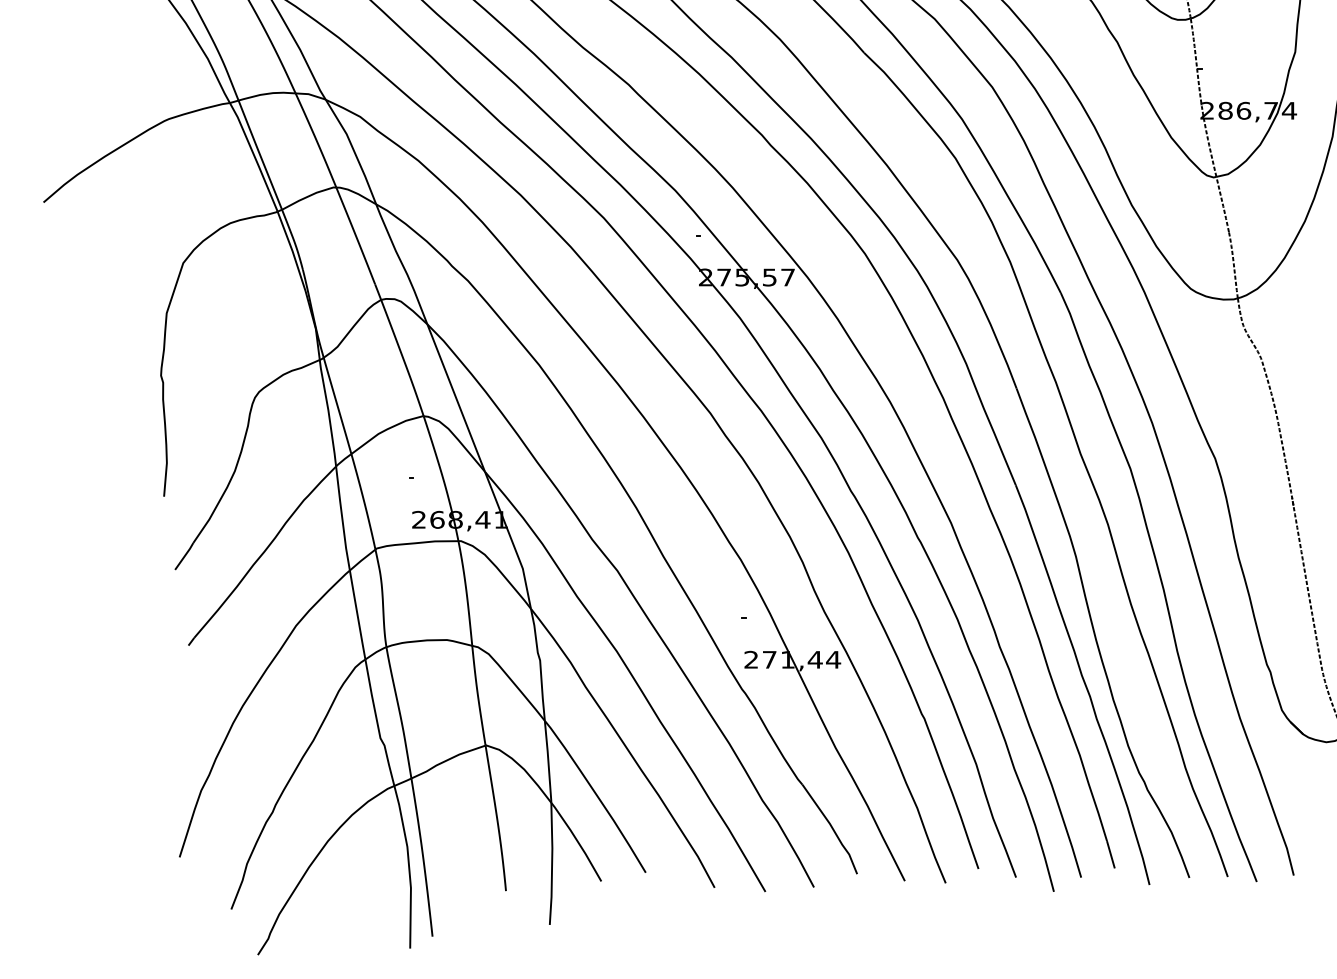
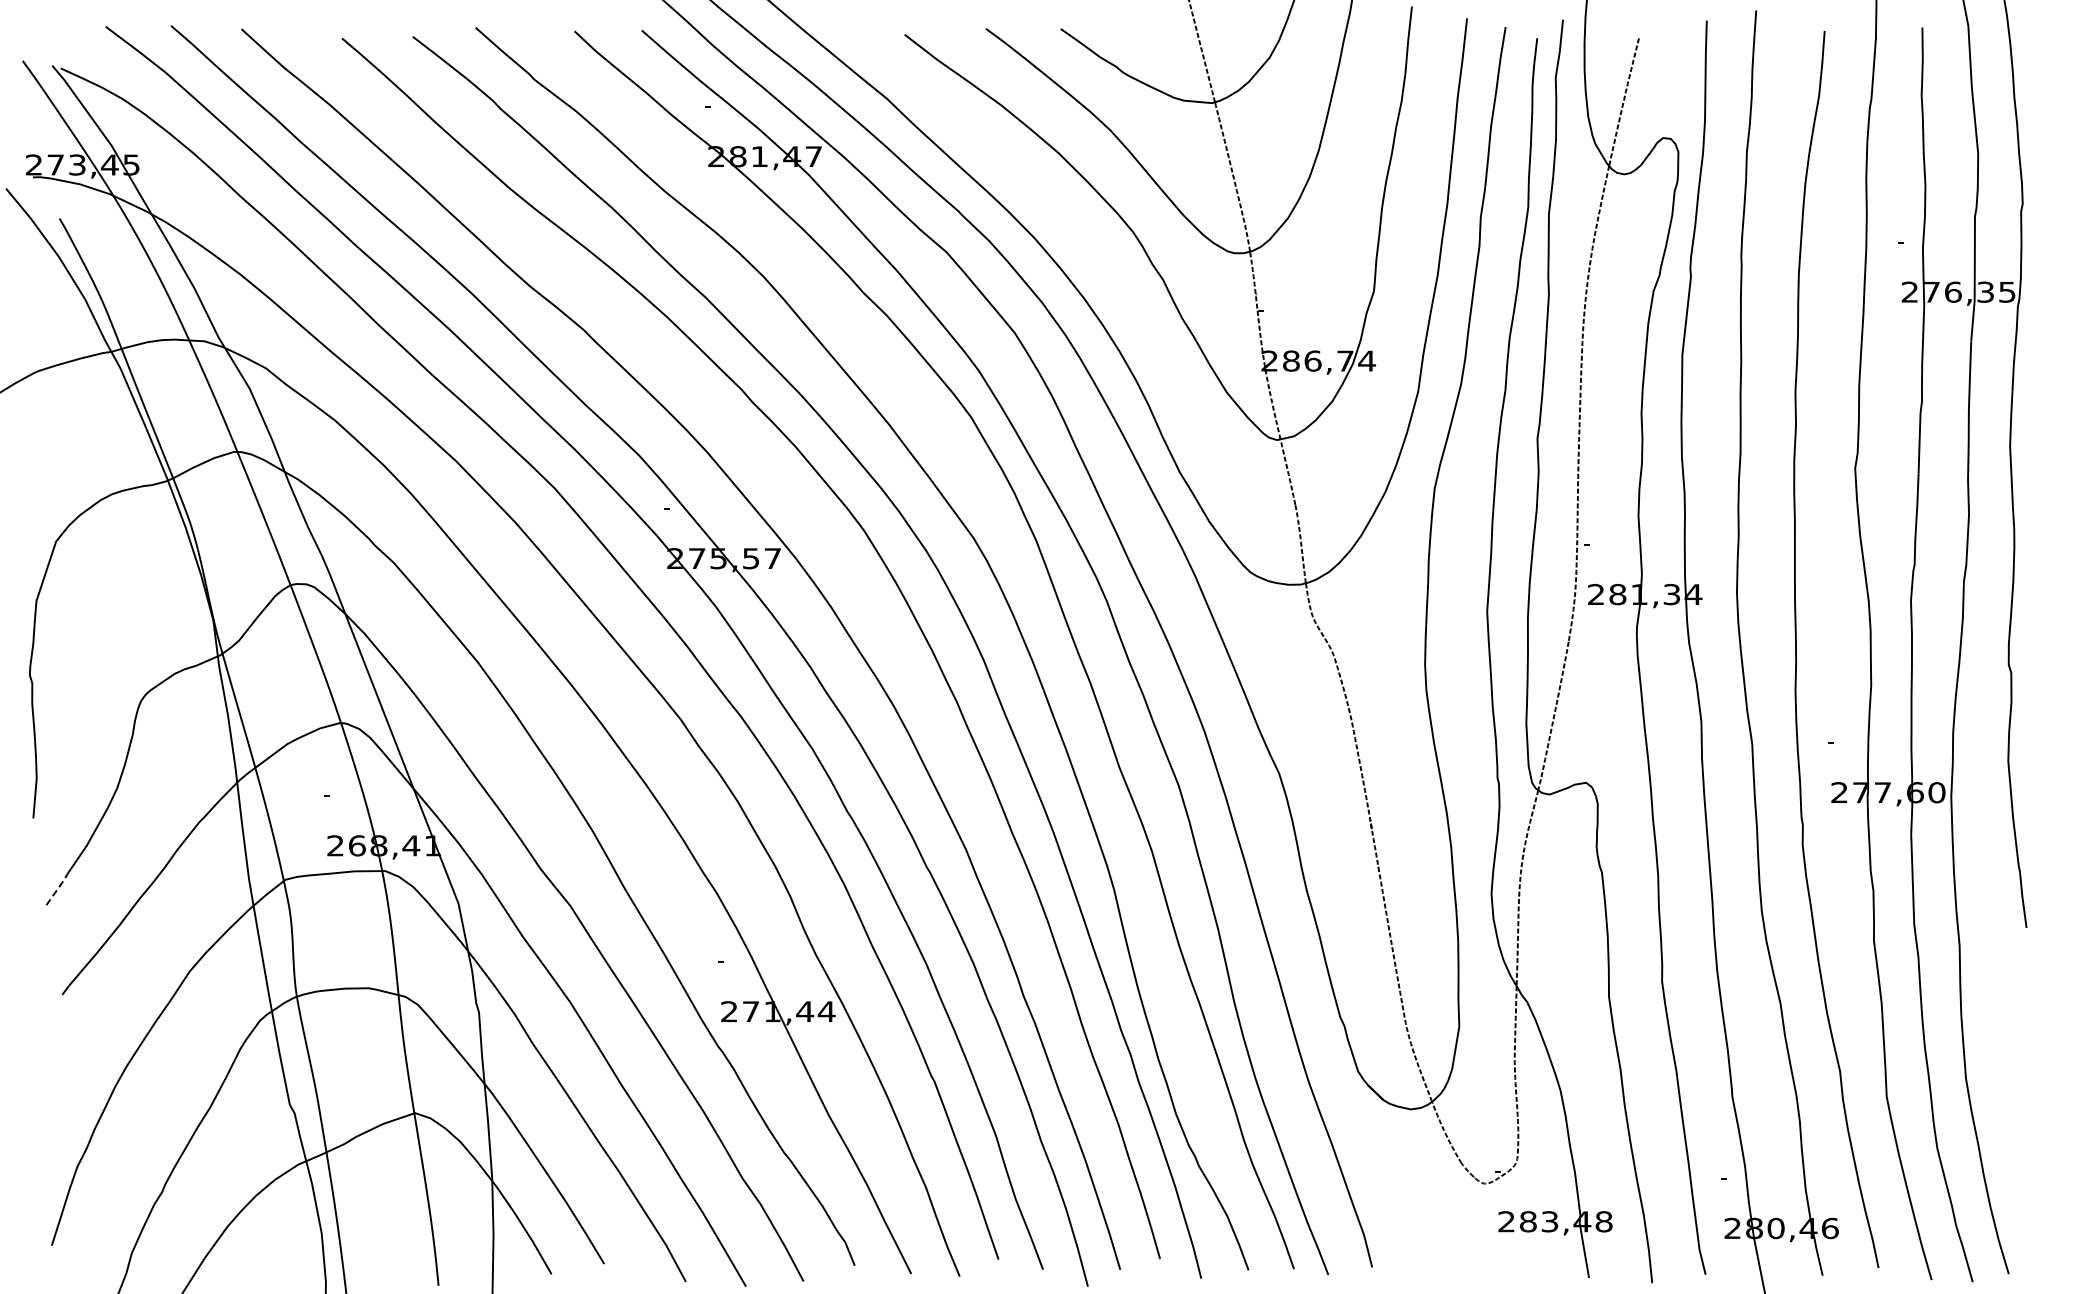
line: (184, 555) -> (57, 888), solid -> dashed

